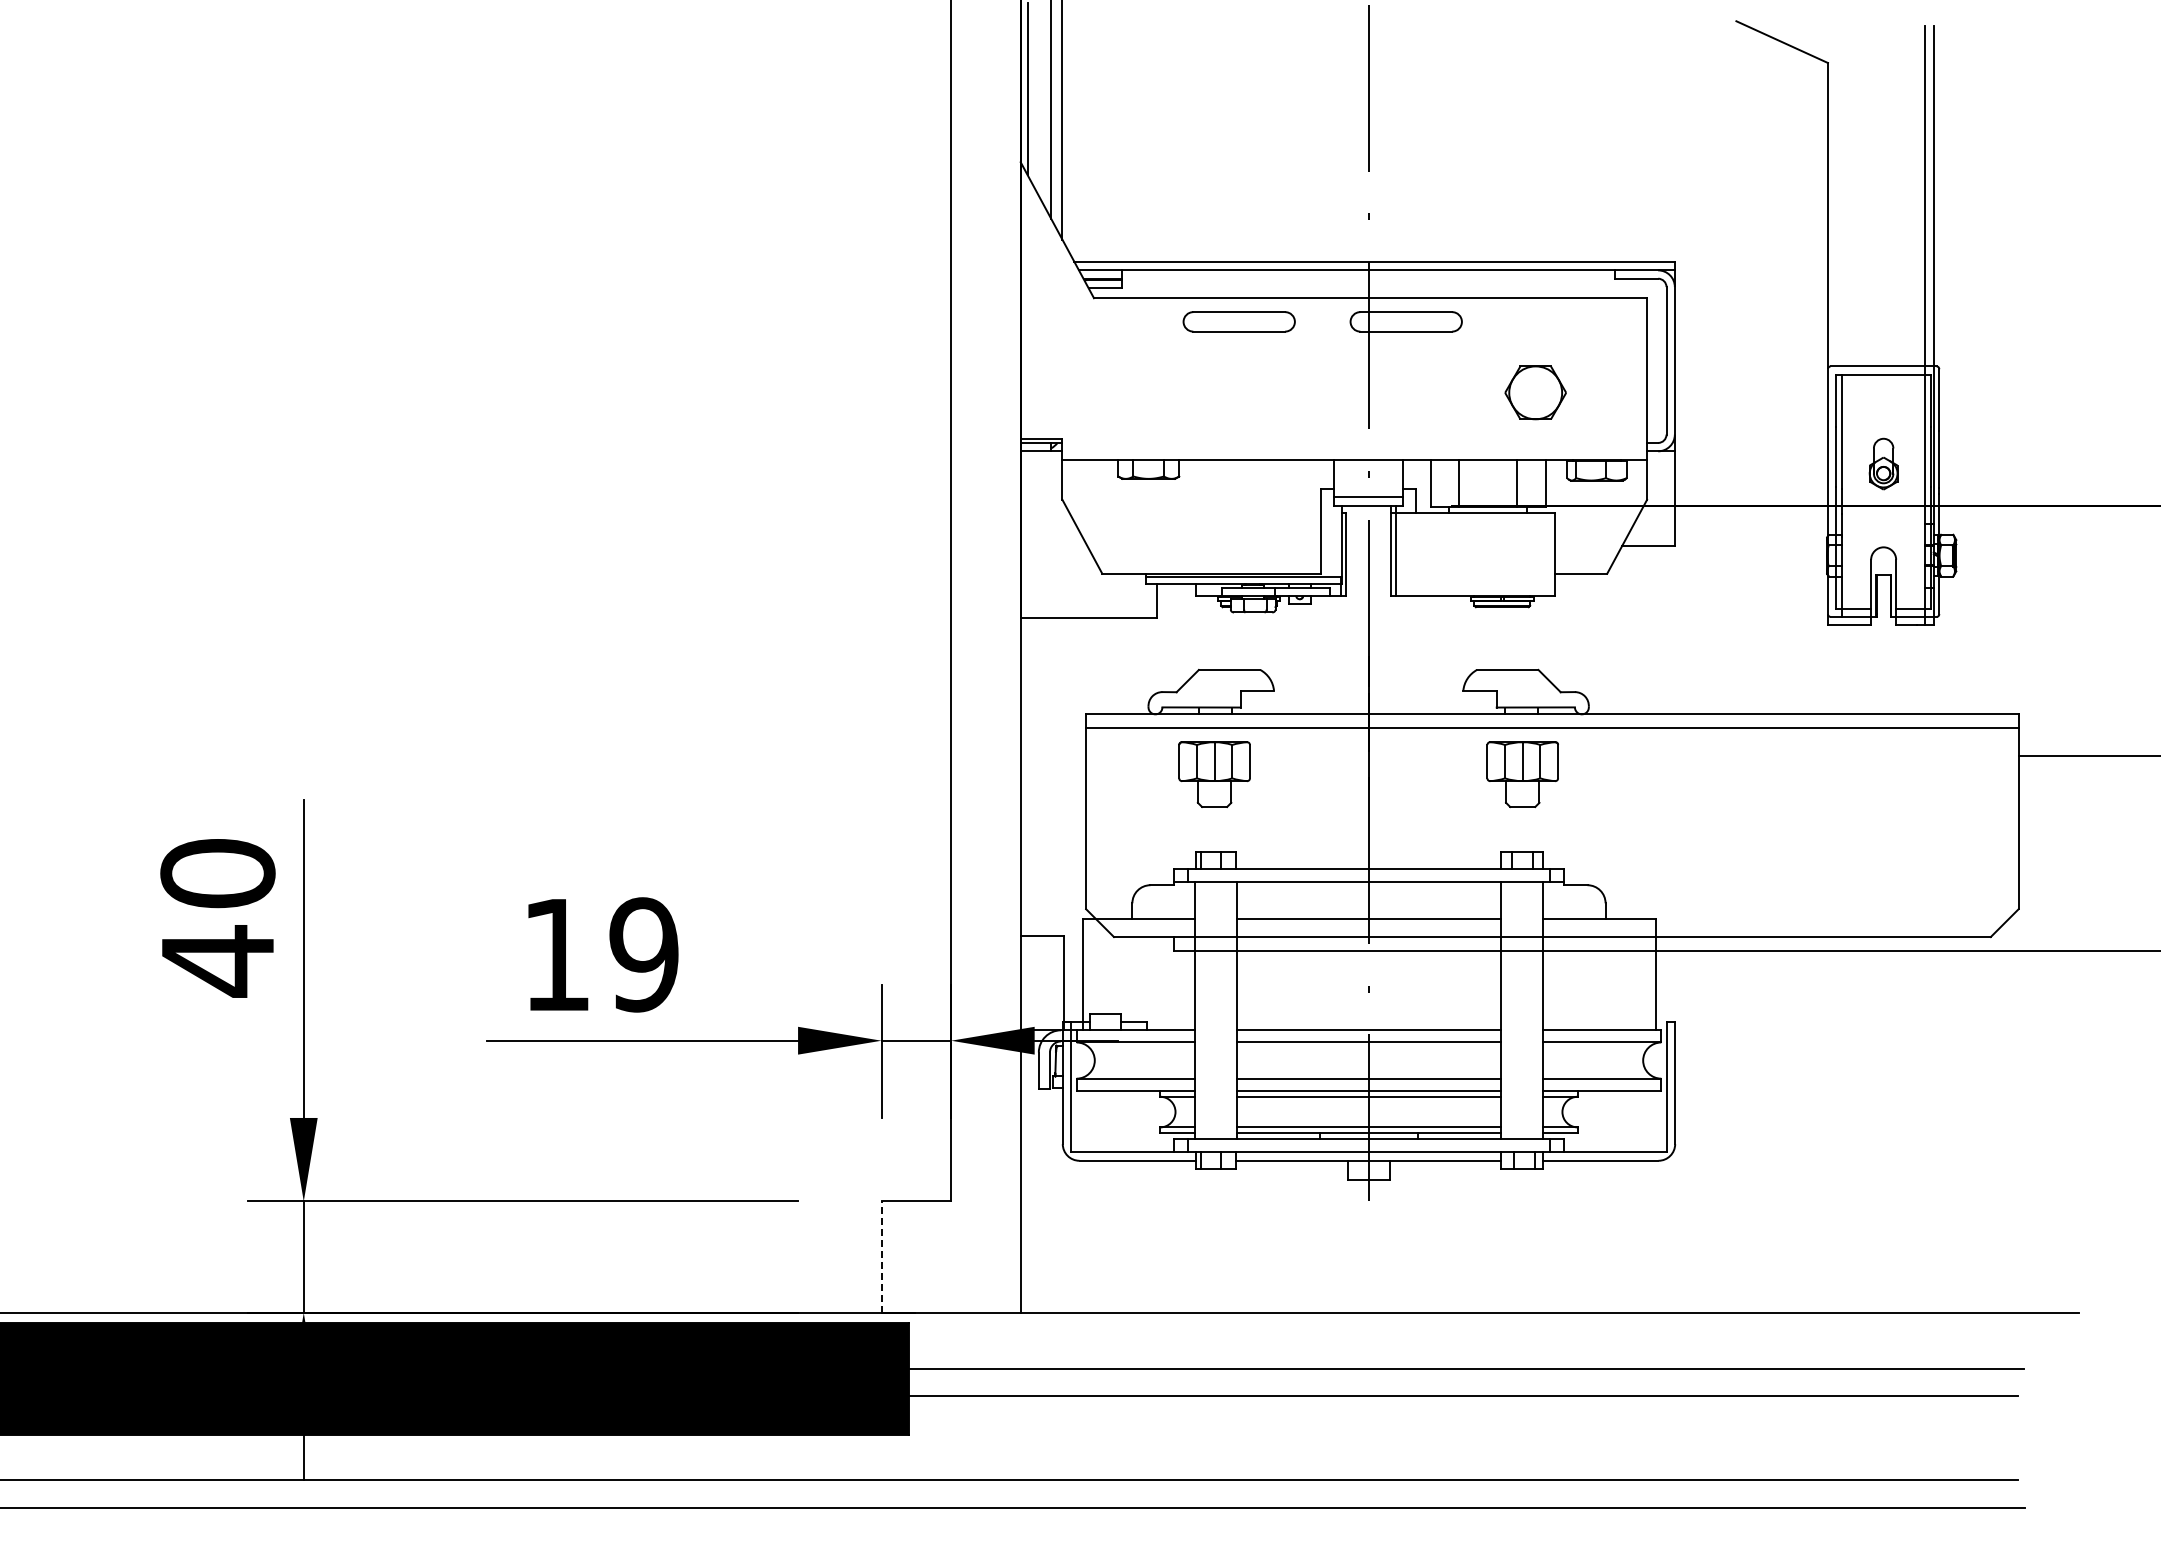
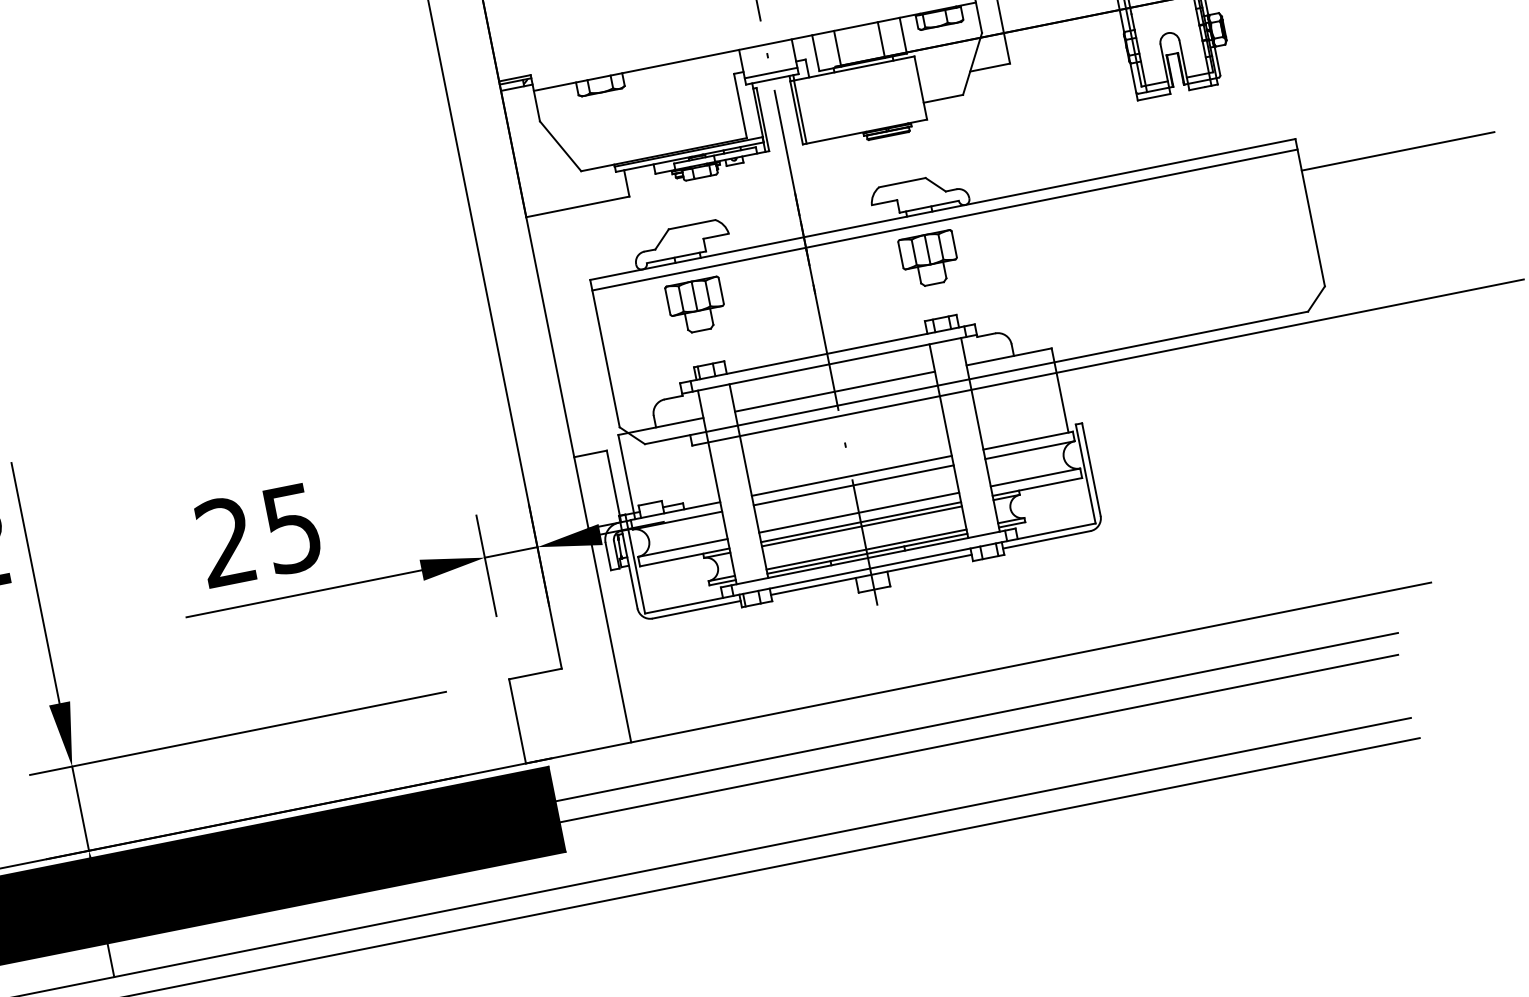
text: (600, 954) -> (259, 534), 19 -> 25
line: (881, 1257) -> (517, 721), dashed -> solid

